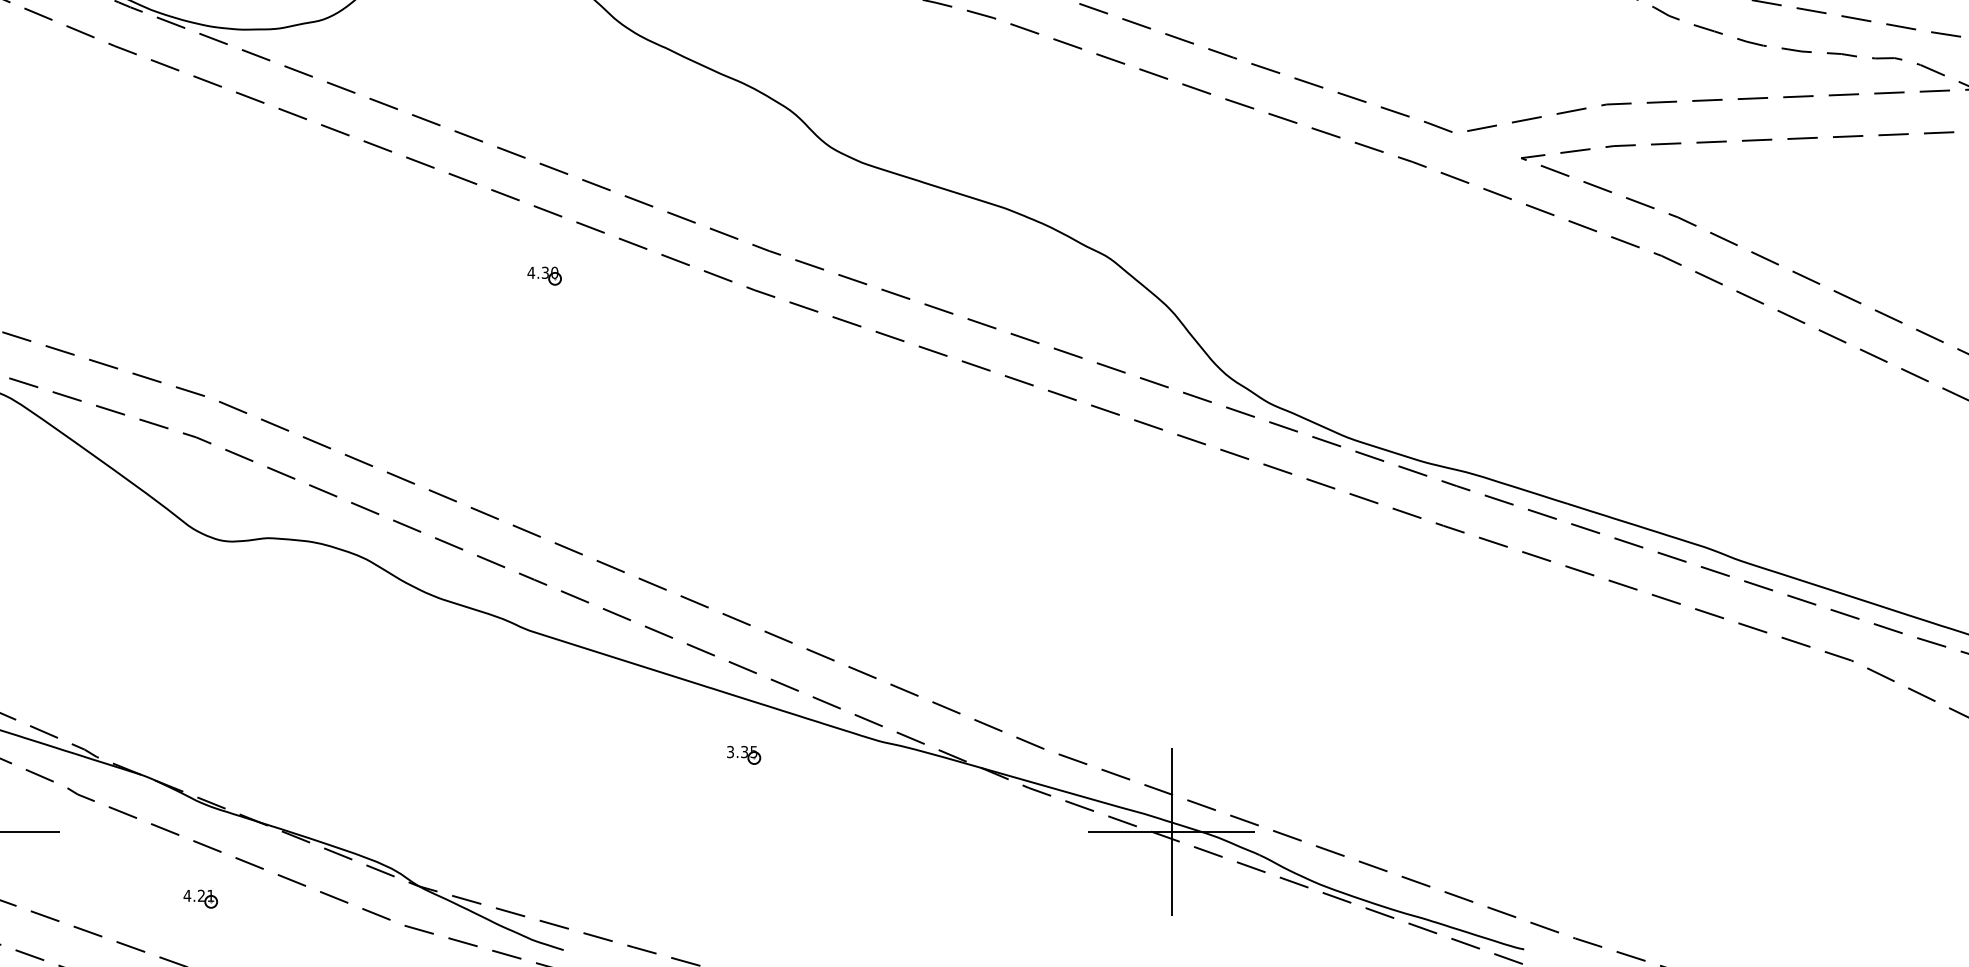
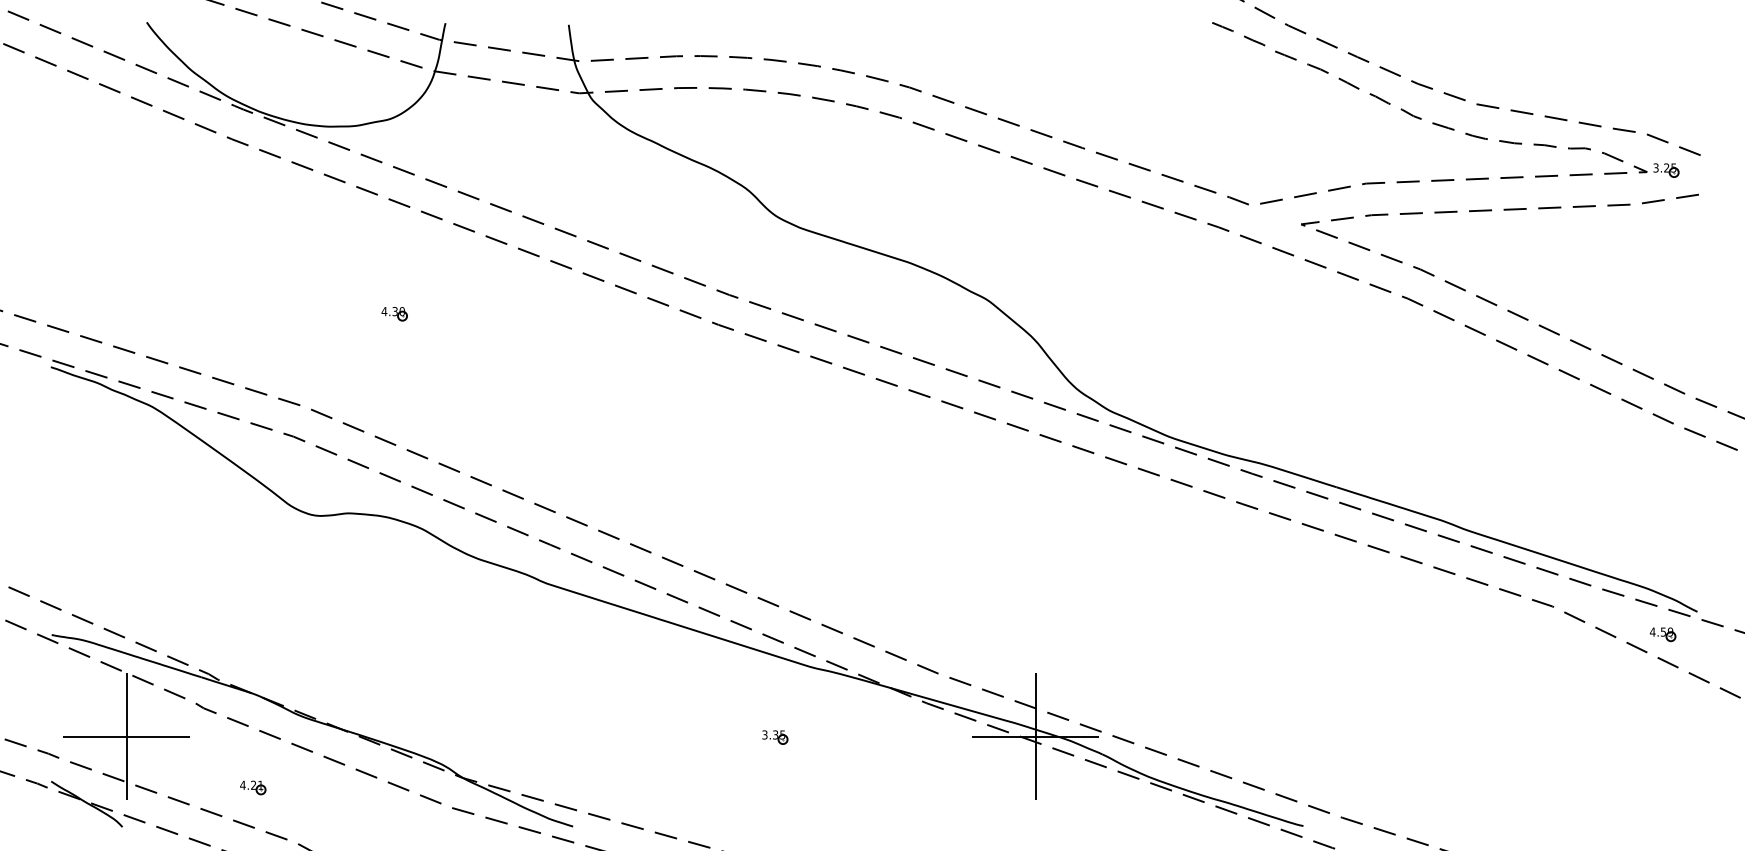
part: (544, 276) -> (394, 314), moved
part: (744, 755) -> (775, 737), moved
part: (201, 898) -> (253, 787), moved

